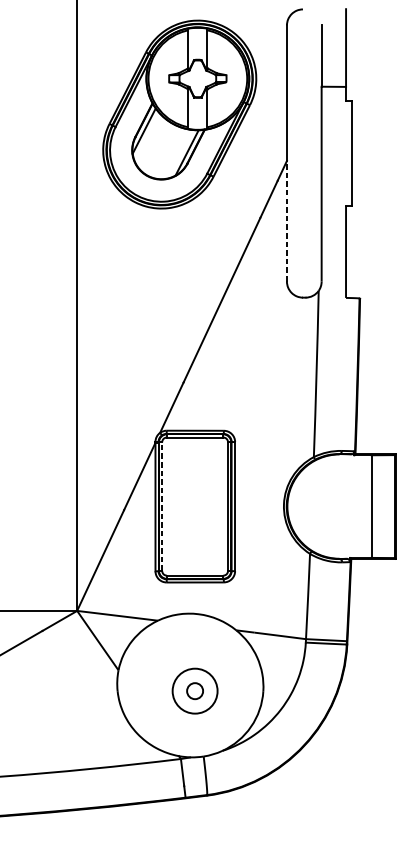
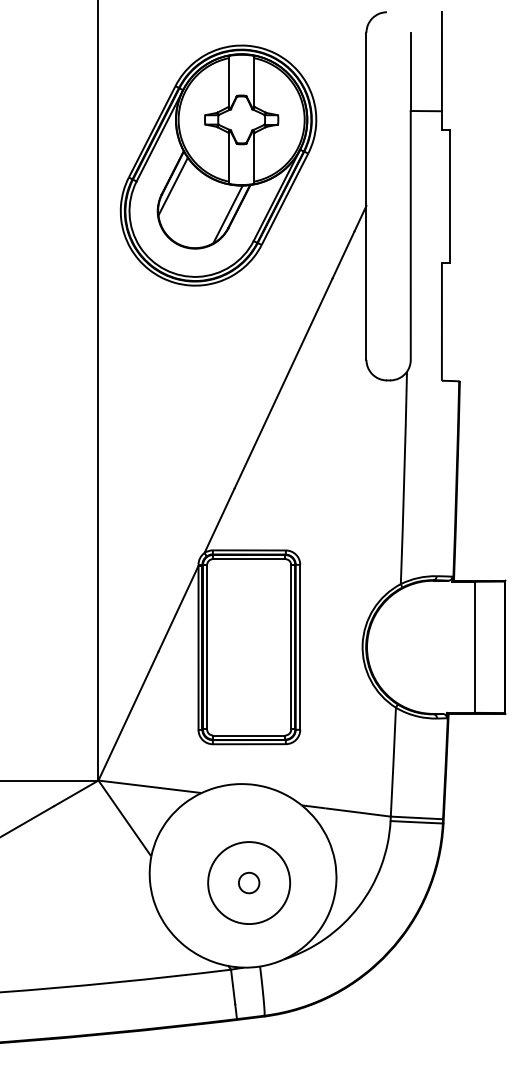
part: (179, 114) -> (218, 165), moved
line: (286, 220) -> (366, 282), dashed -> solid
line: (162, 505) -> (207, 646), dashed -> solid
circle: (195, 691) -> (249, 883), size x1.43

